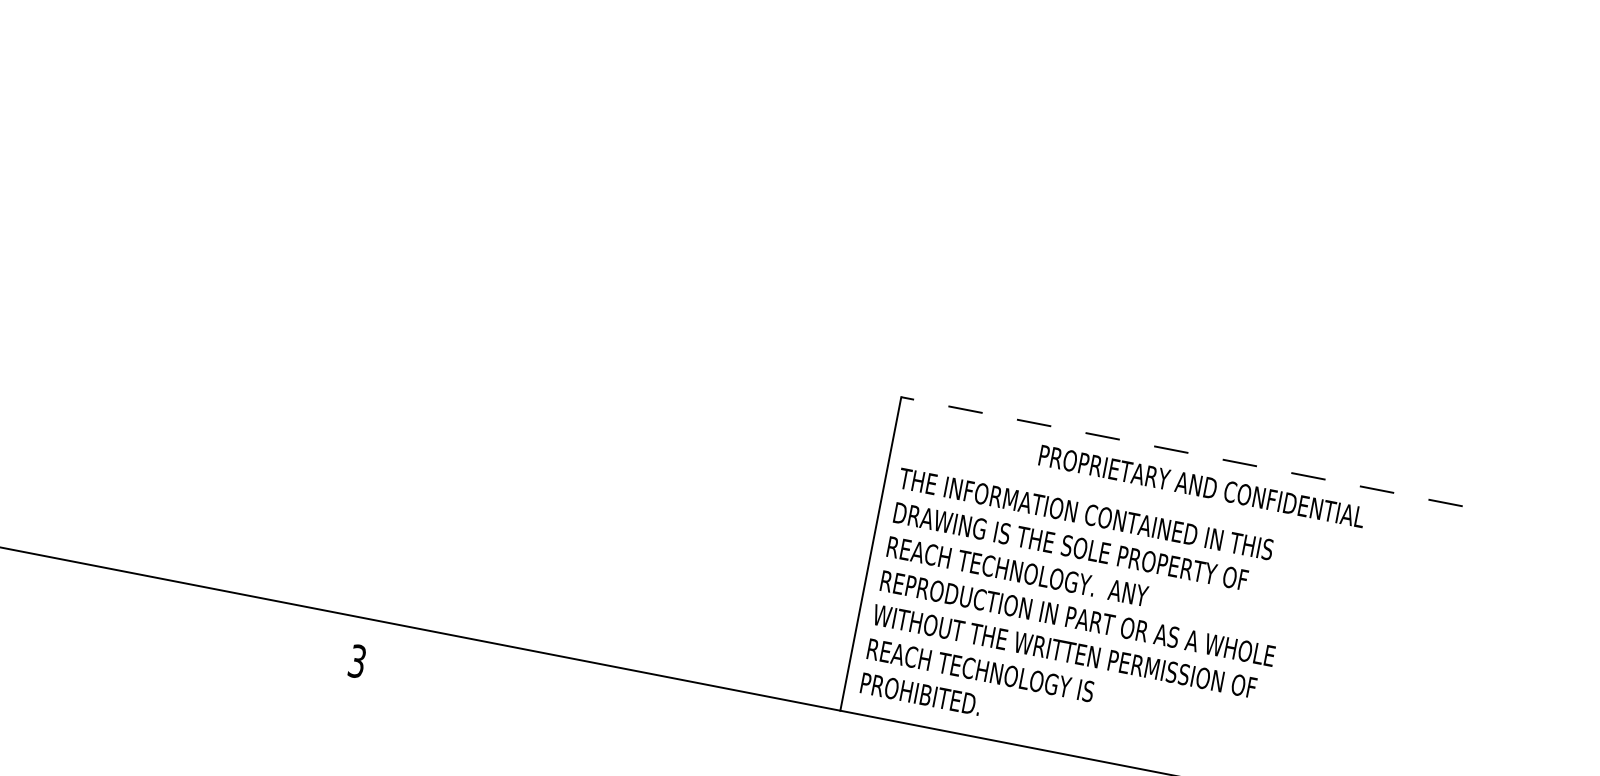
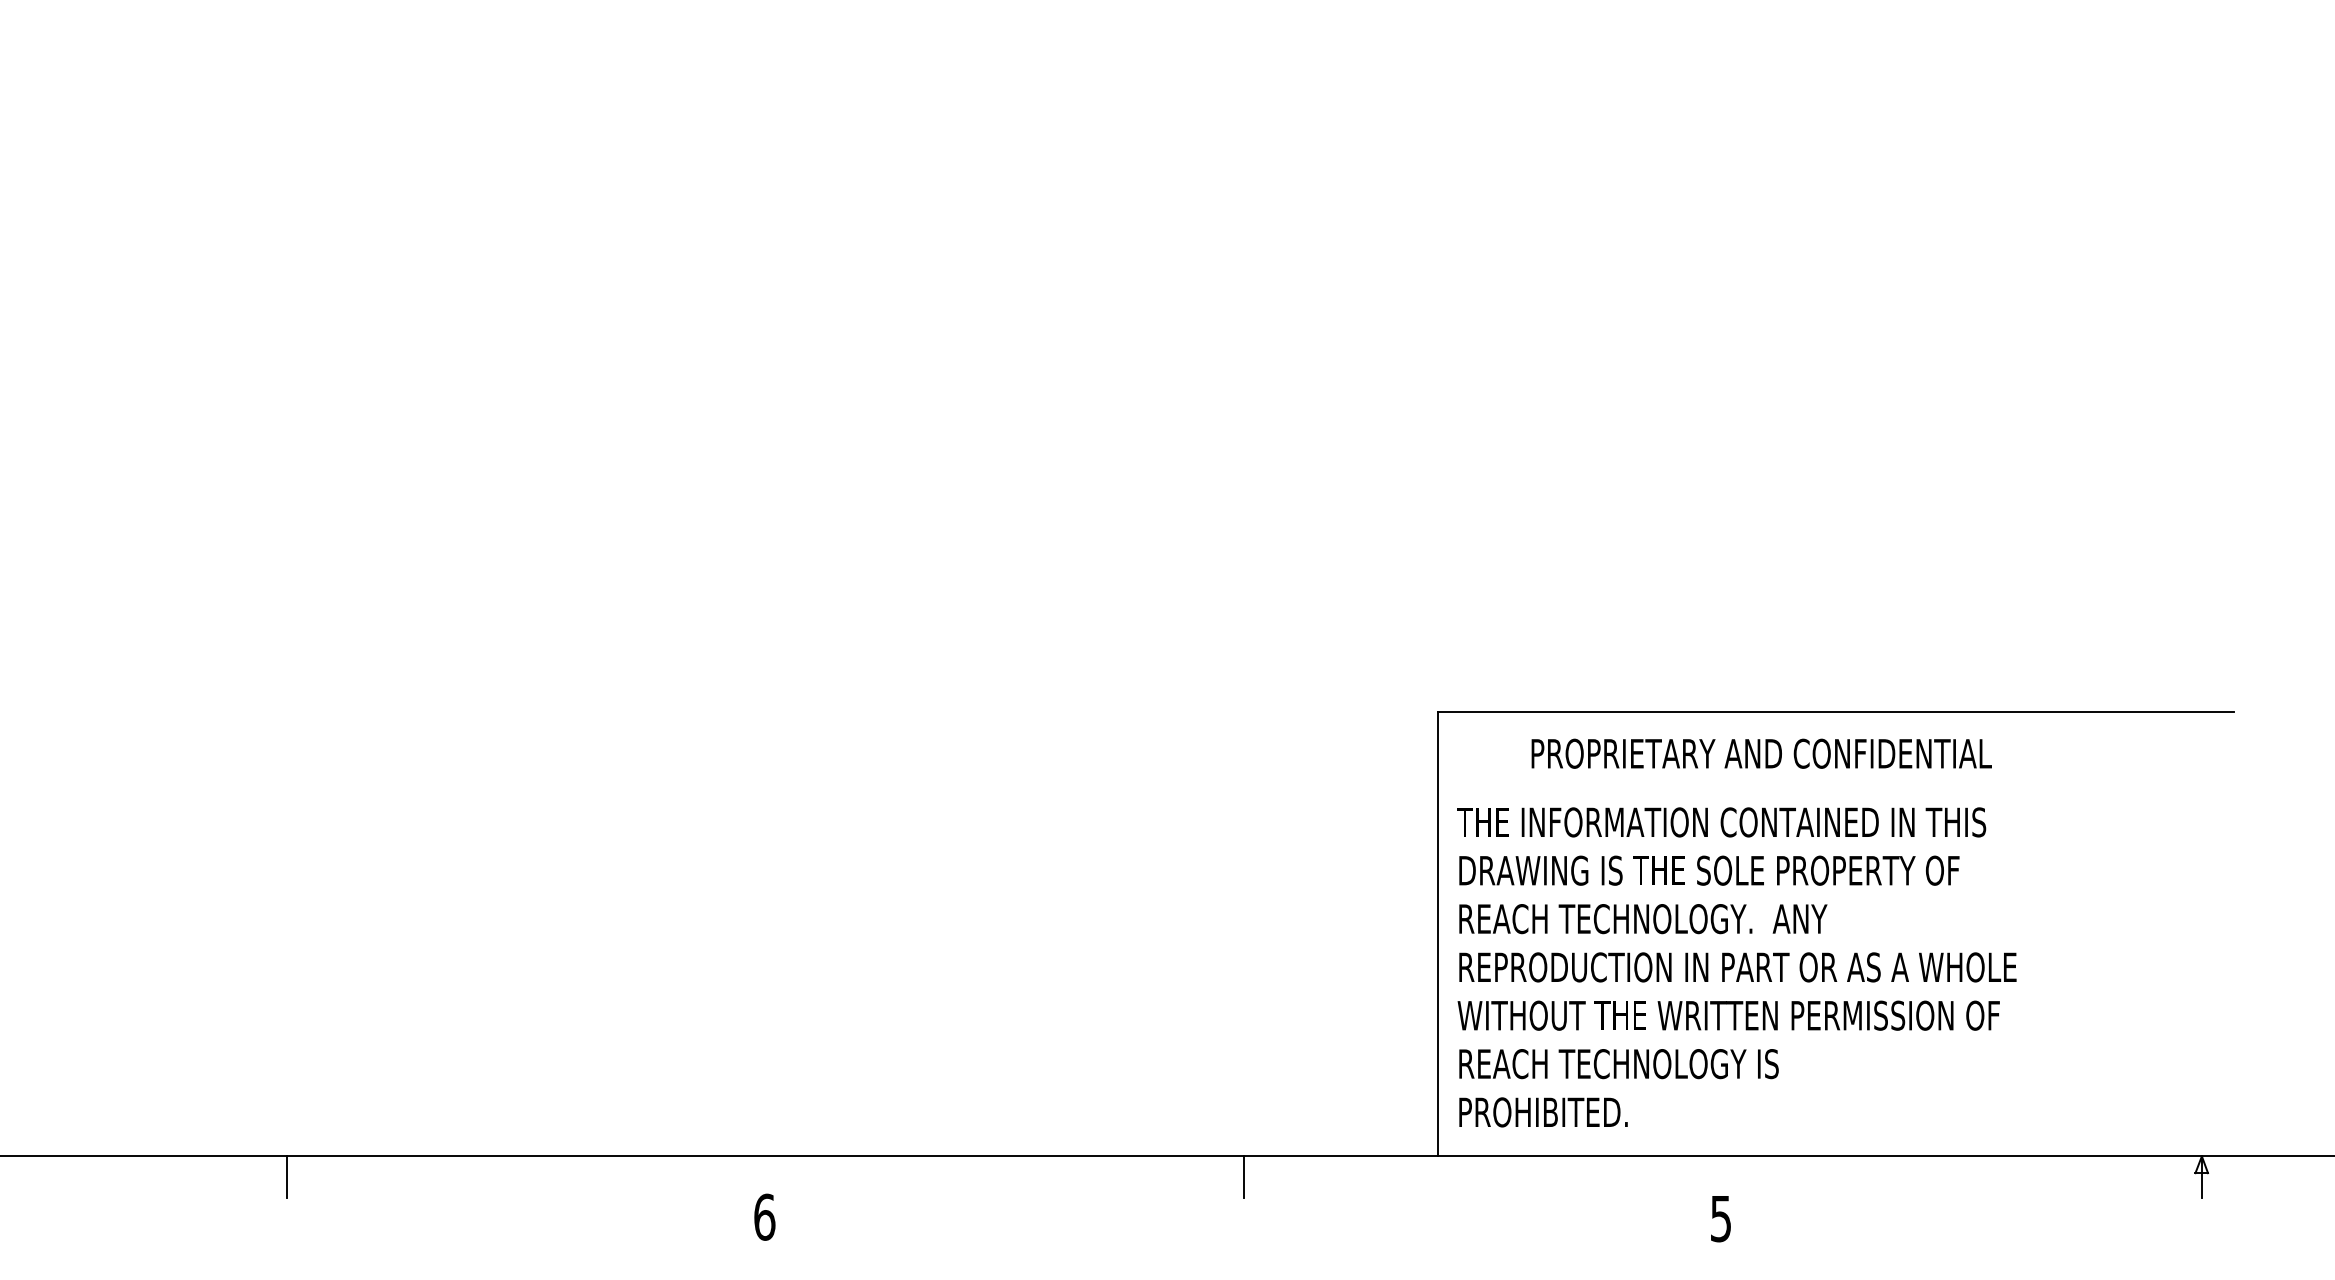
line: (1181, 451) -> (1835, 711), dashed -> solid
text: (1202, 486) -> (1761, 753), moved
line: (25, 567) -> (286, 1176), added
text: (357, 660) -> (764, 1216), 3 -> 6
line: (701, 698) -> (1244, 1176), added

